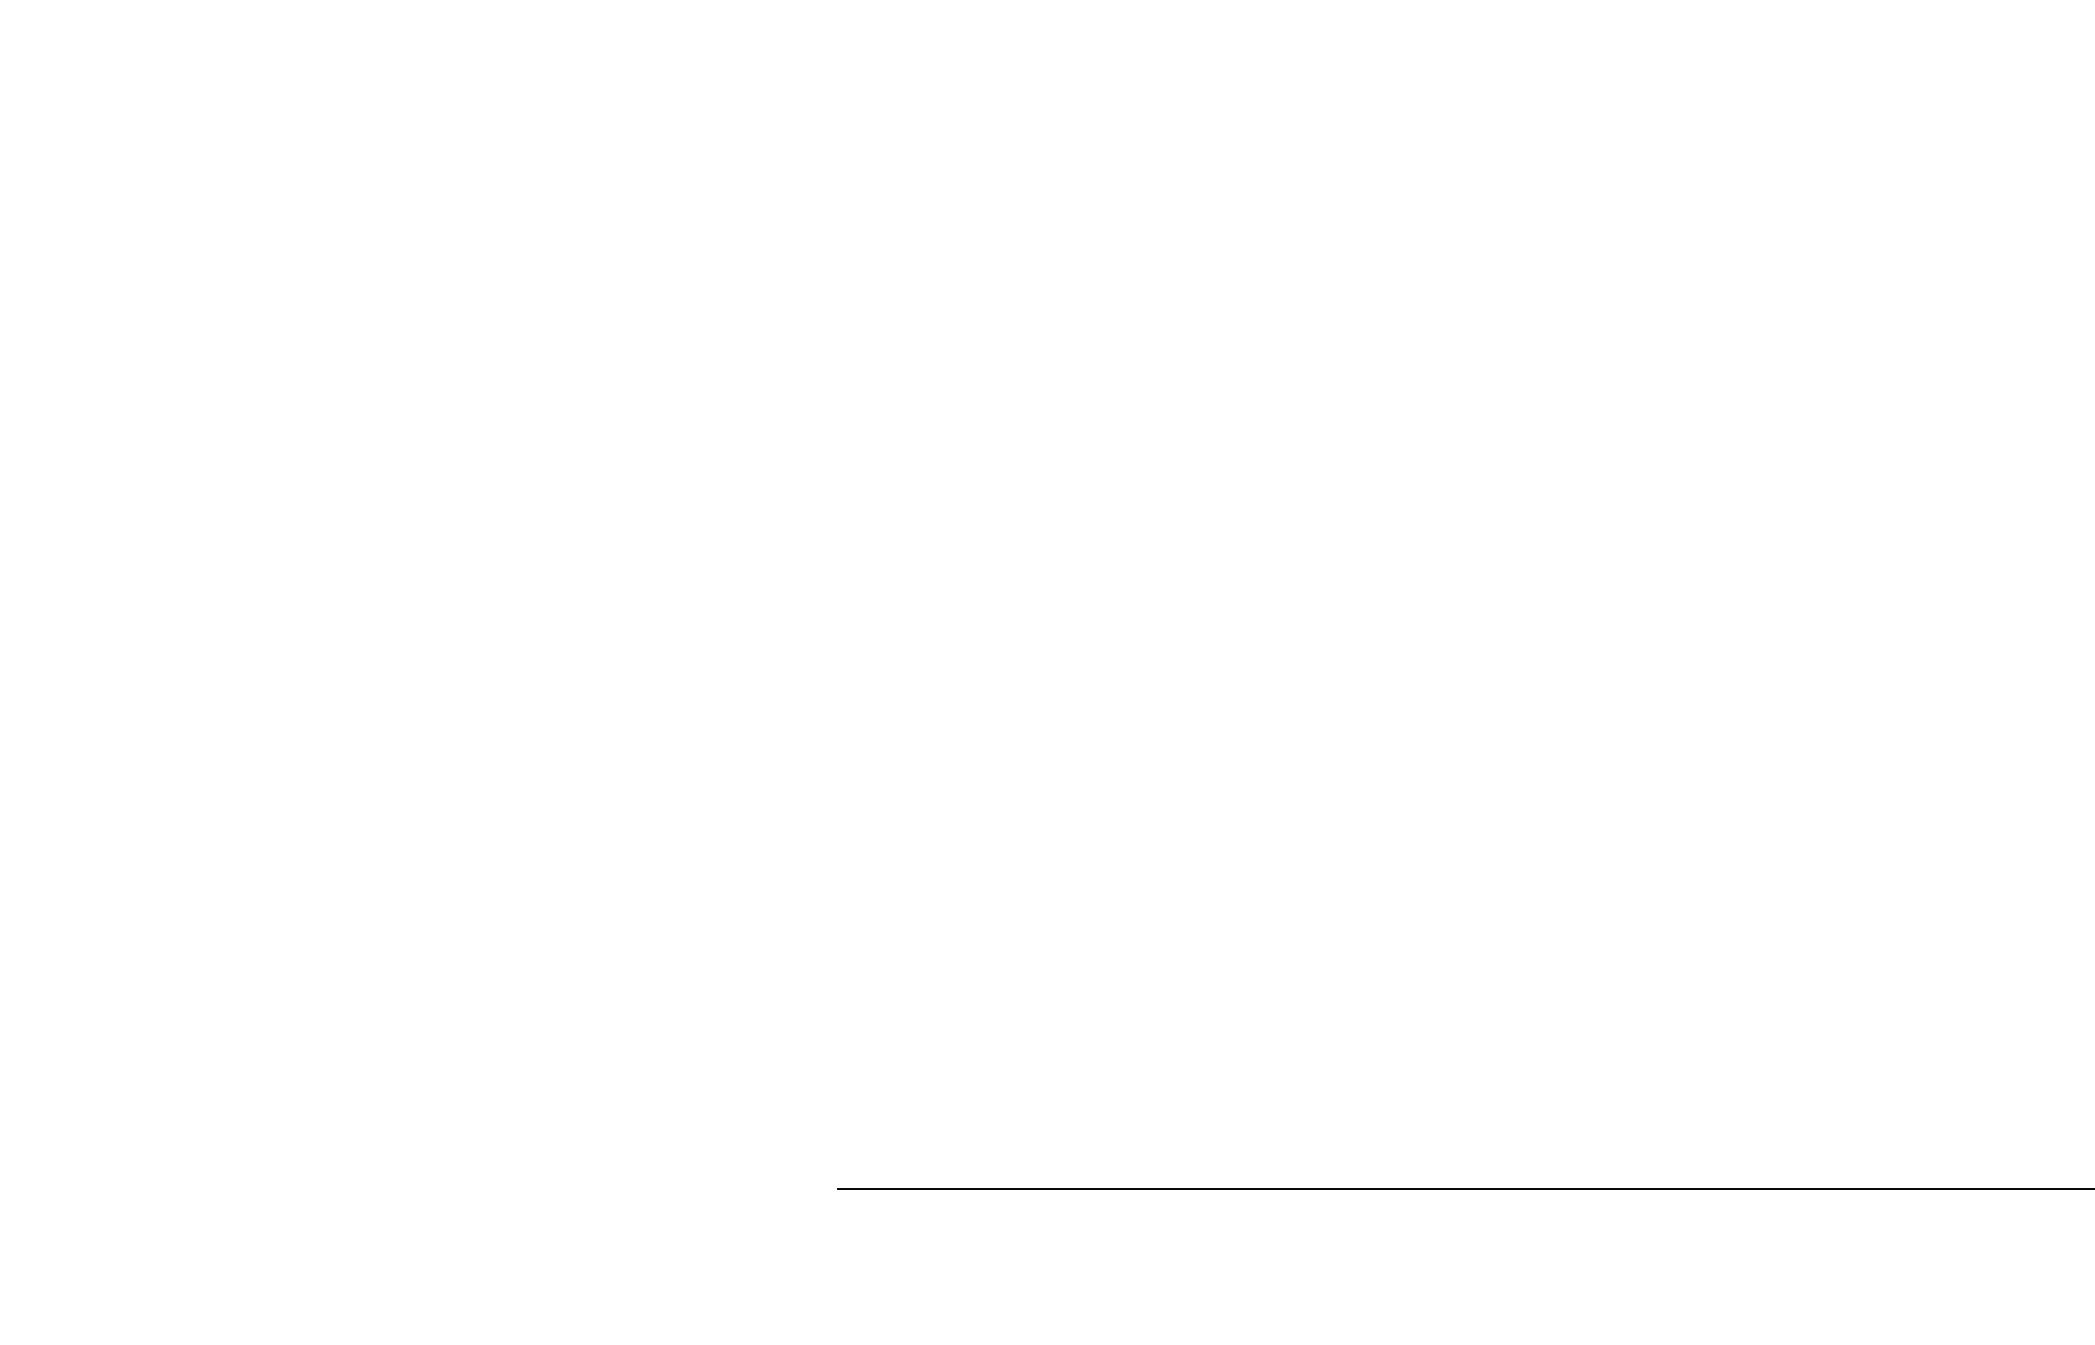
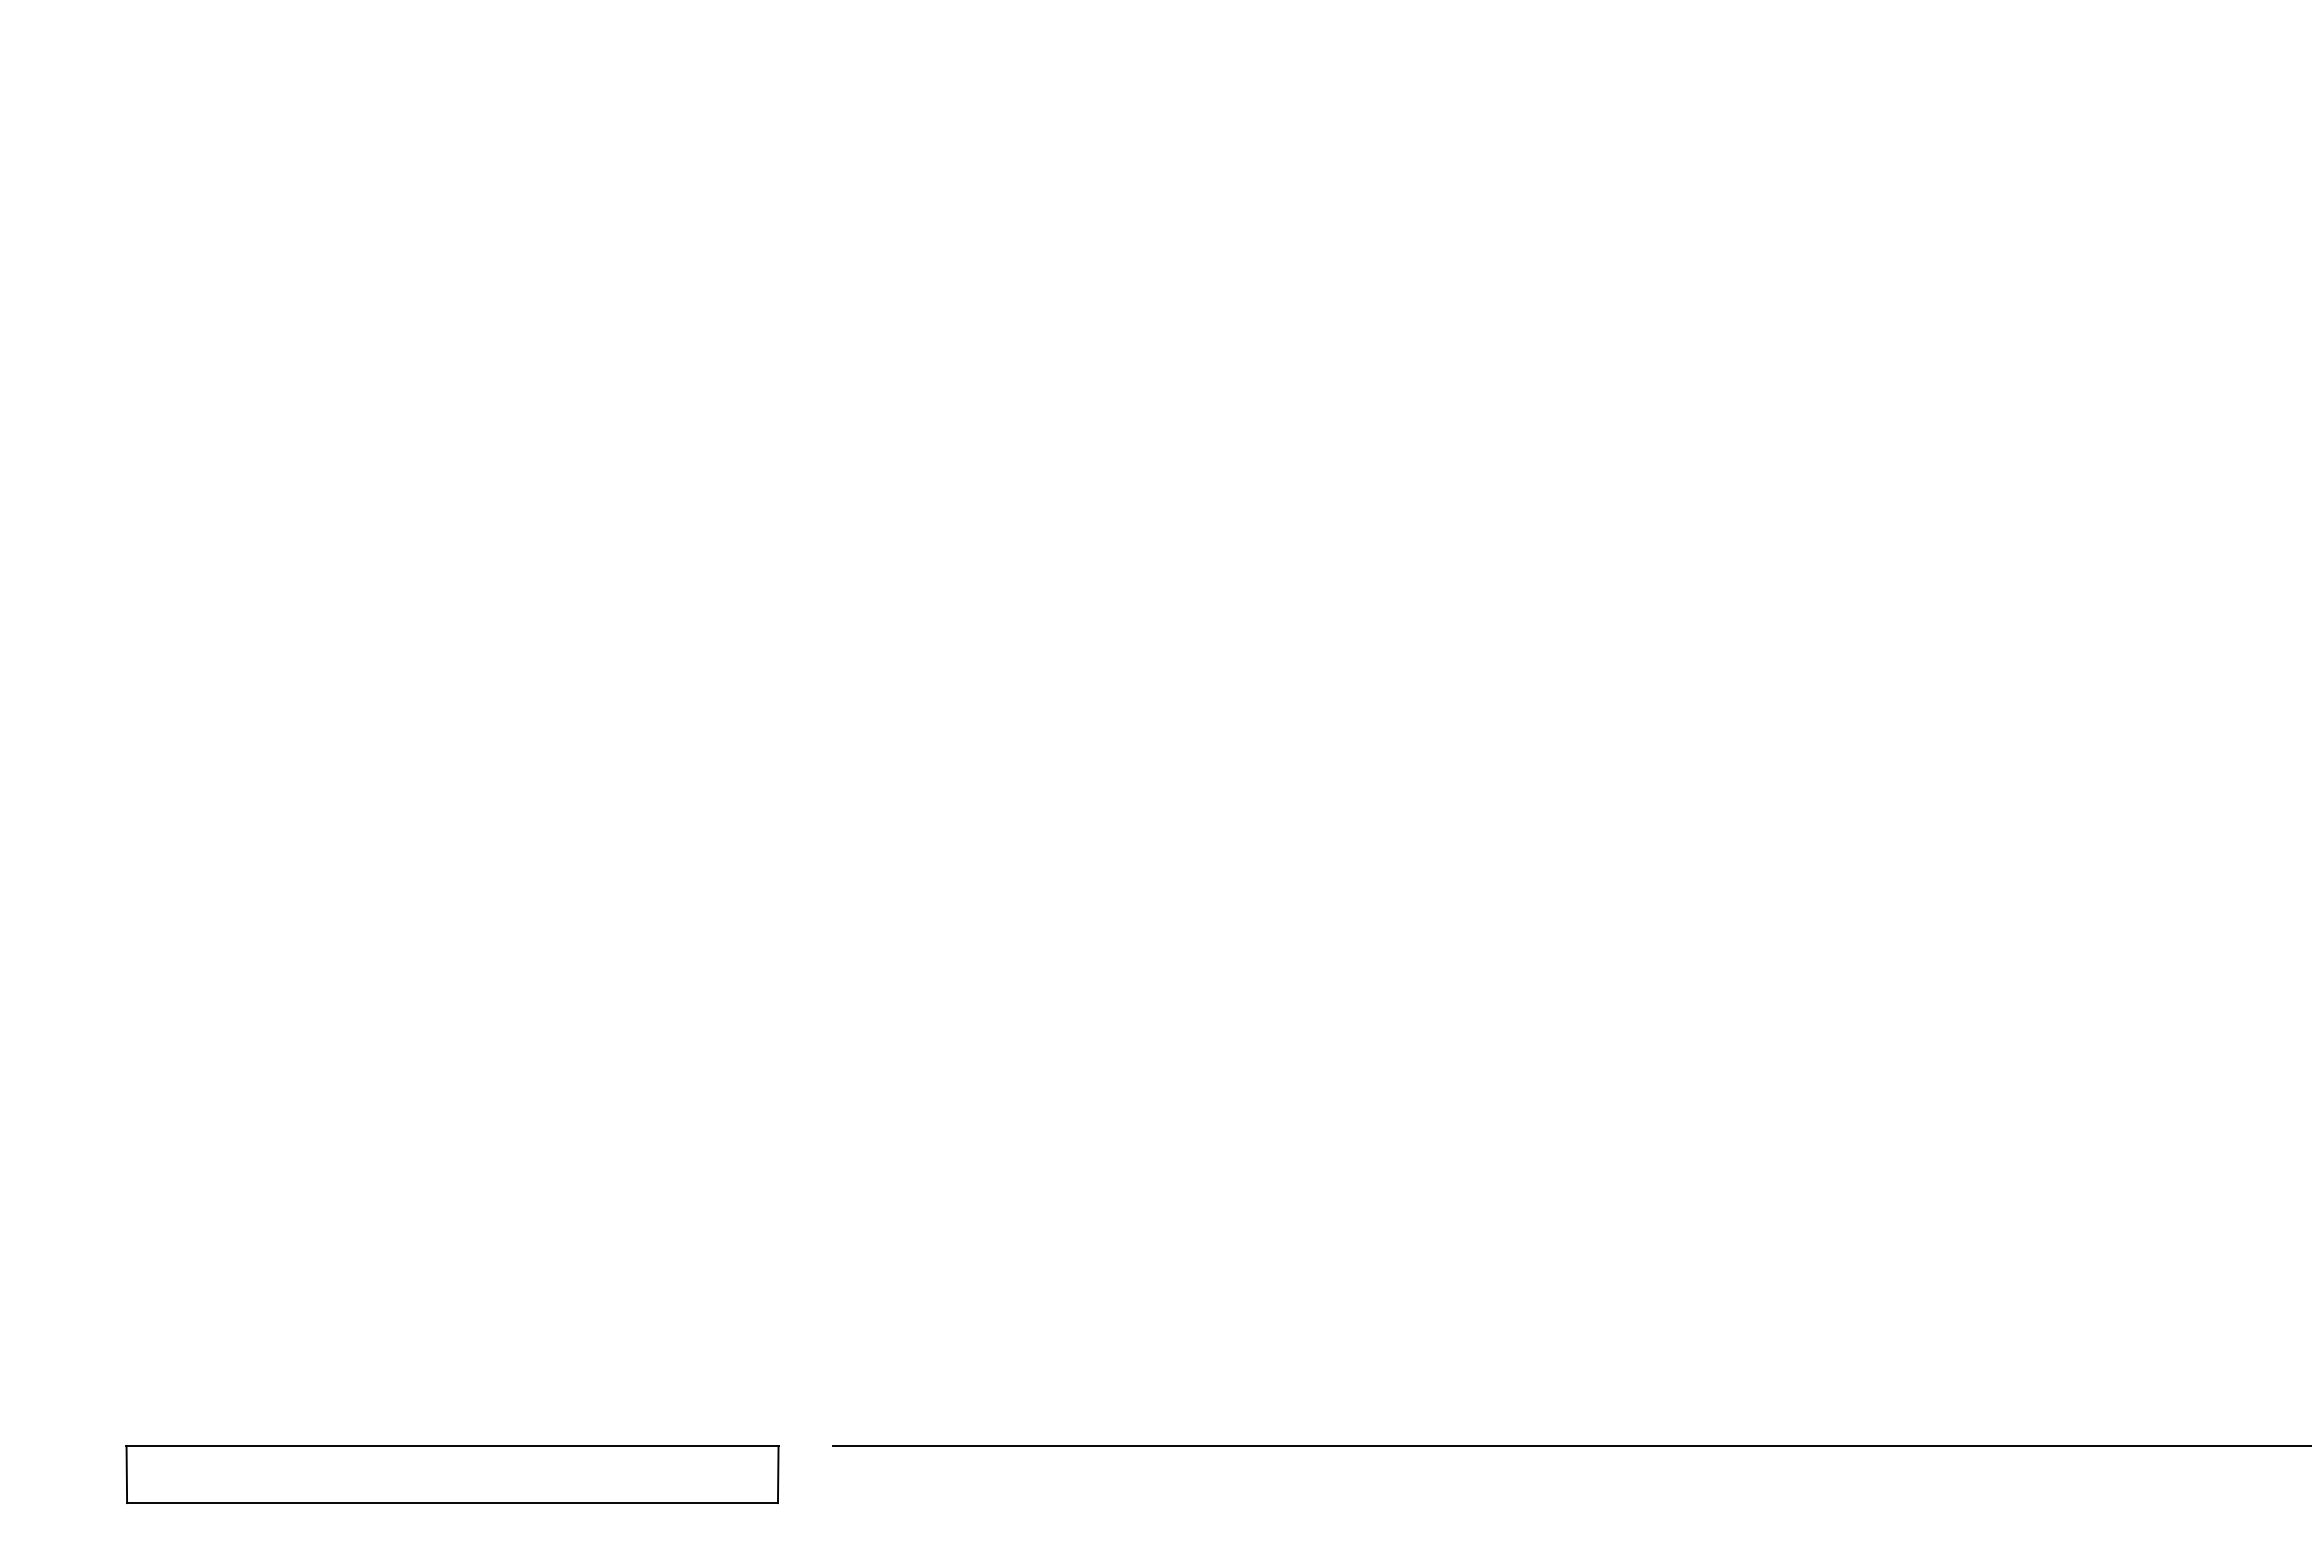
part: (485, 1214) -> (452, 1474), added

